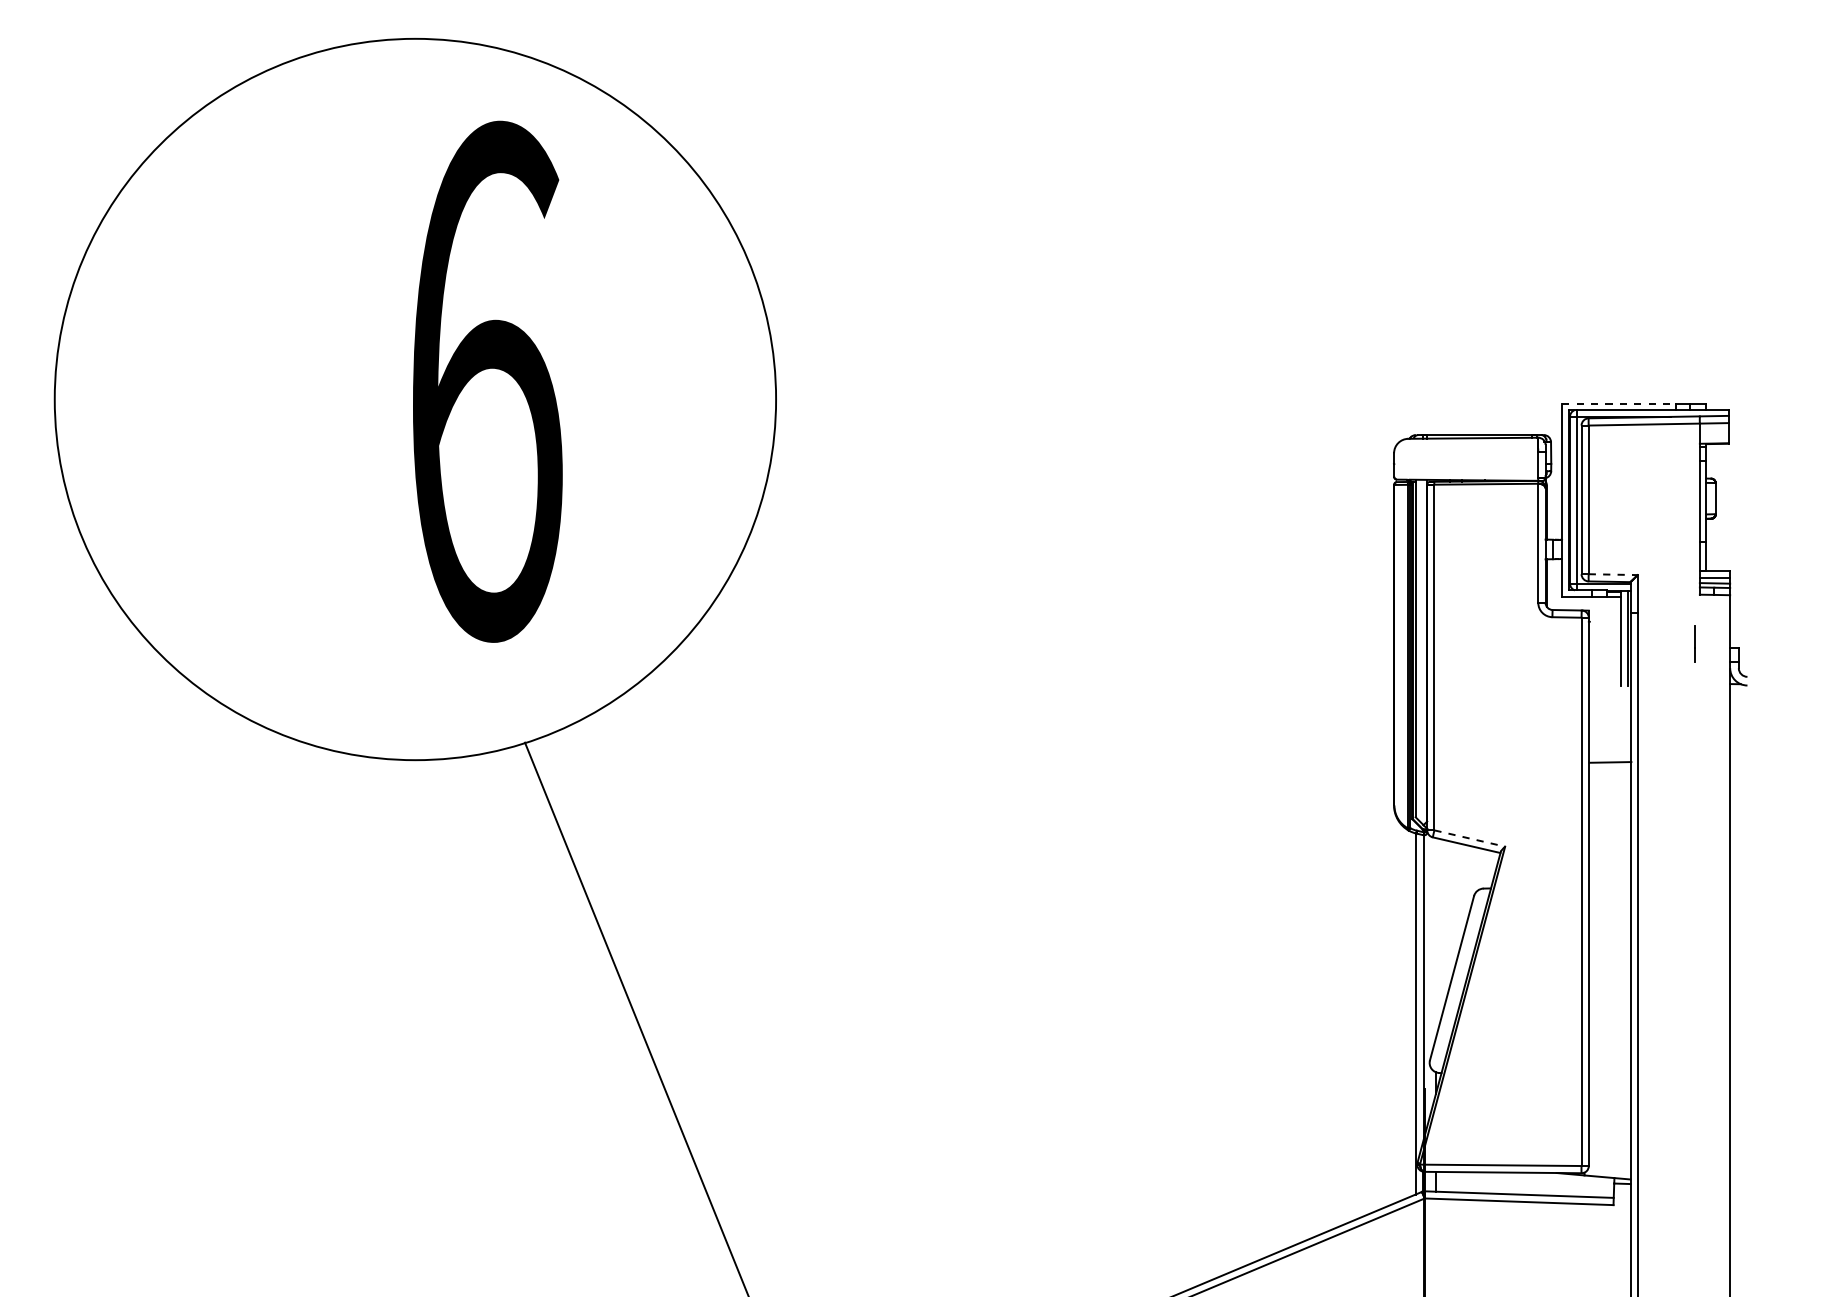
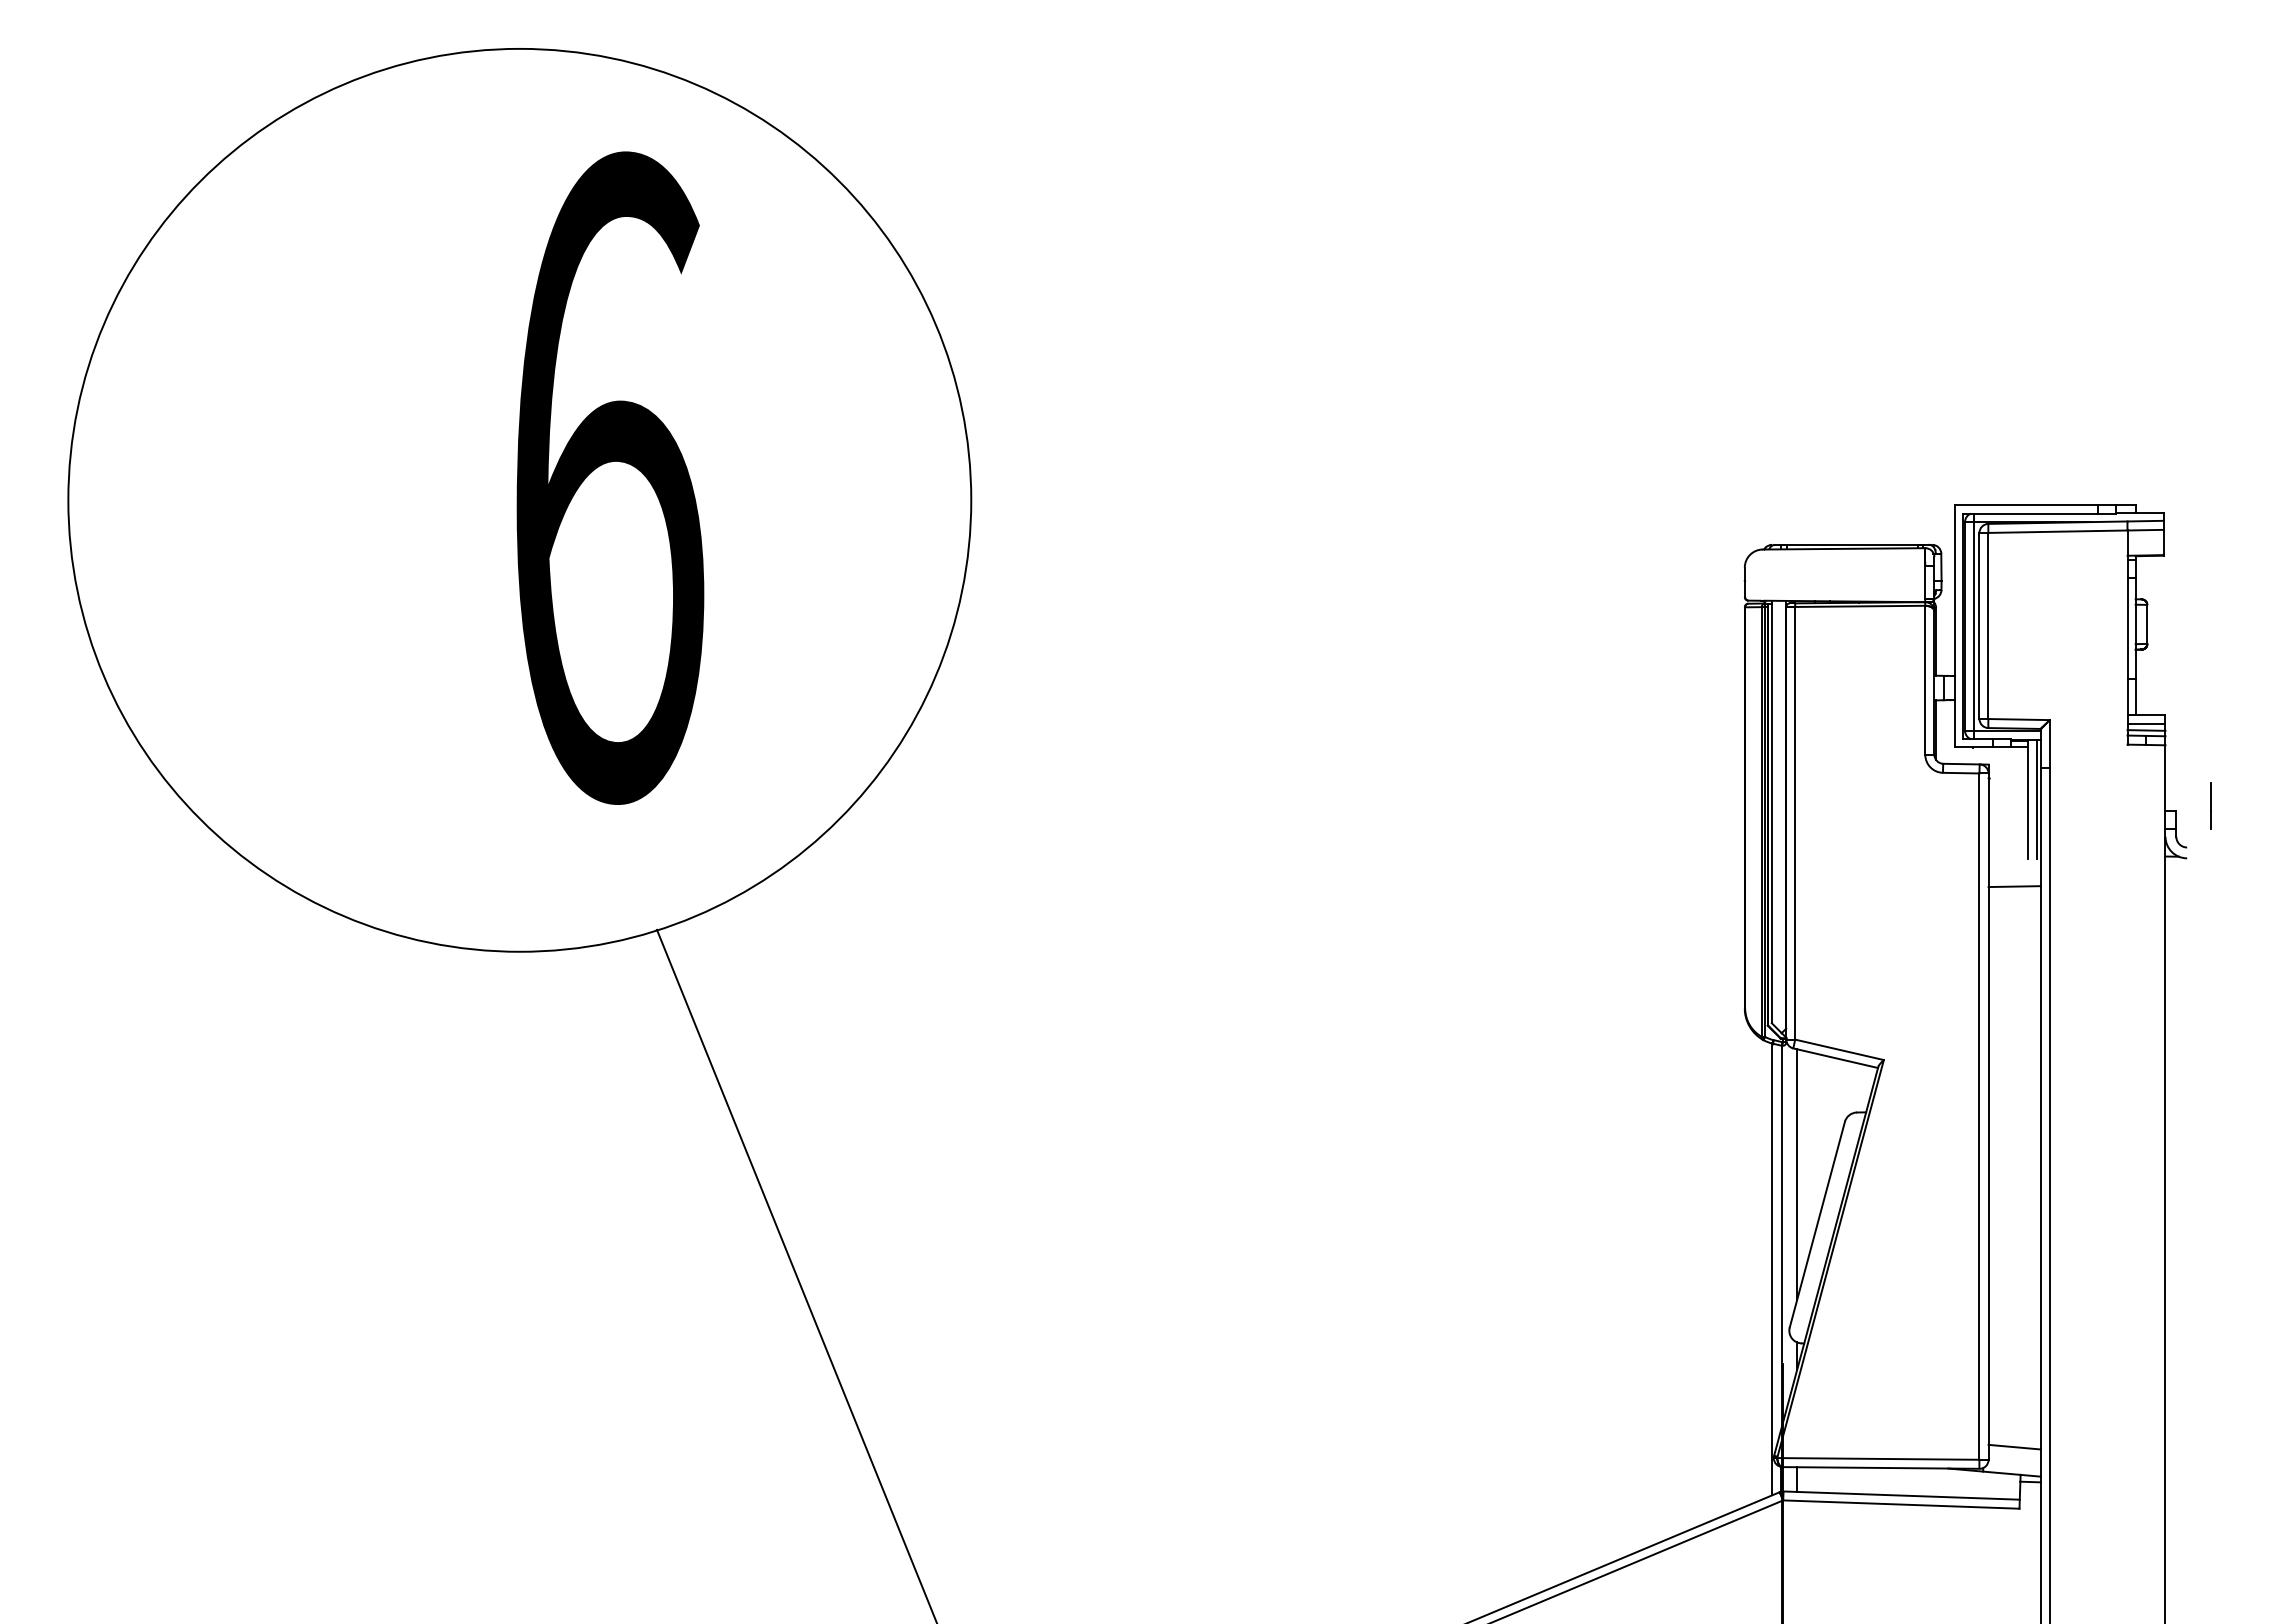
line: (1619, 403) -> (2026, 505), dashed -> solid
line: (1613, 574) -> (2019, 719), dashed -> solid
line: (1695, 643) -> (2210, 805), moved
line: (1610, 762) -> (2014, 886), moved
line: (1470, 838) -> (1840, 1049), dashed -> solid
line: (1436, 938) -> (1797, 1174), added
line: (1609, 1155) -> (2014, 1446), added

